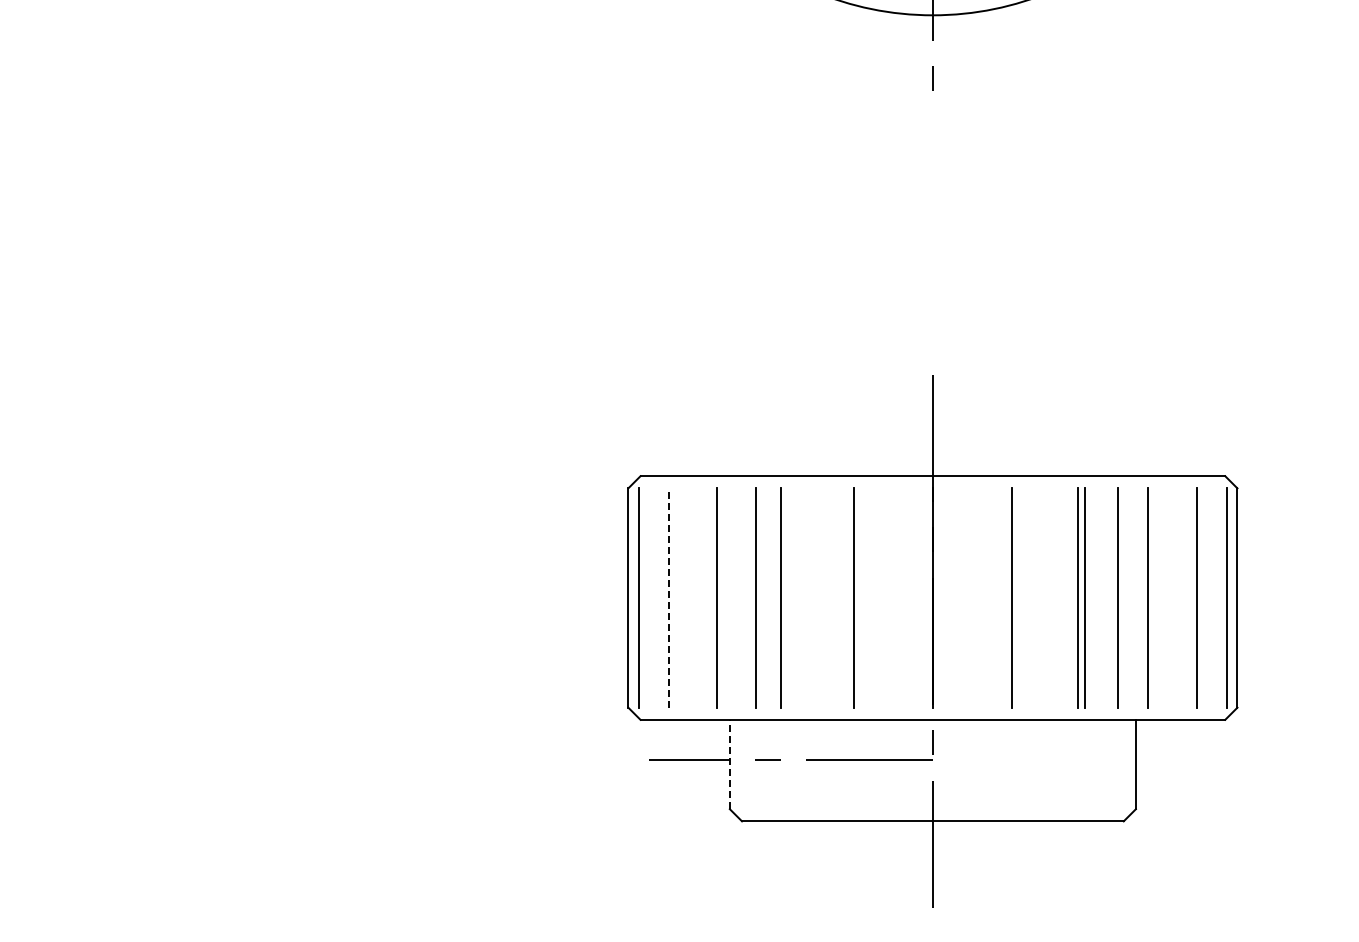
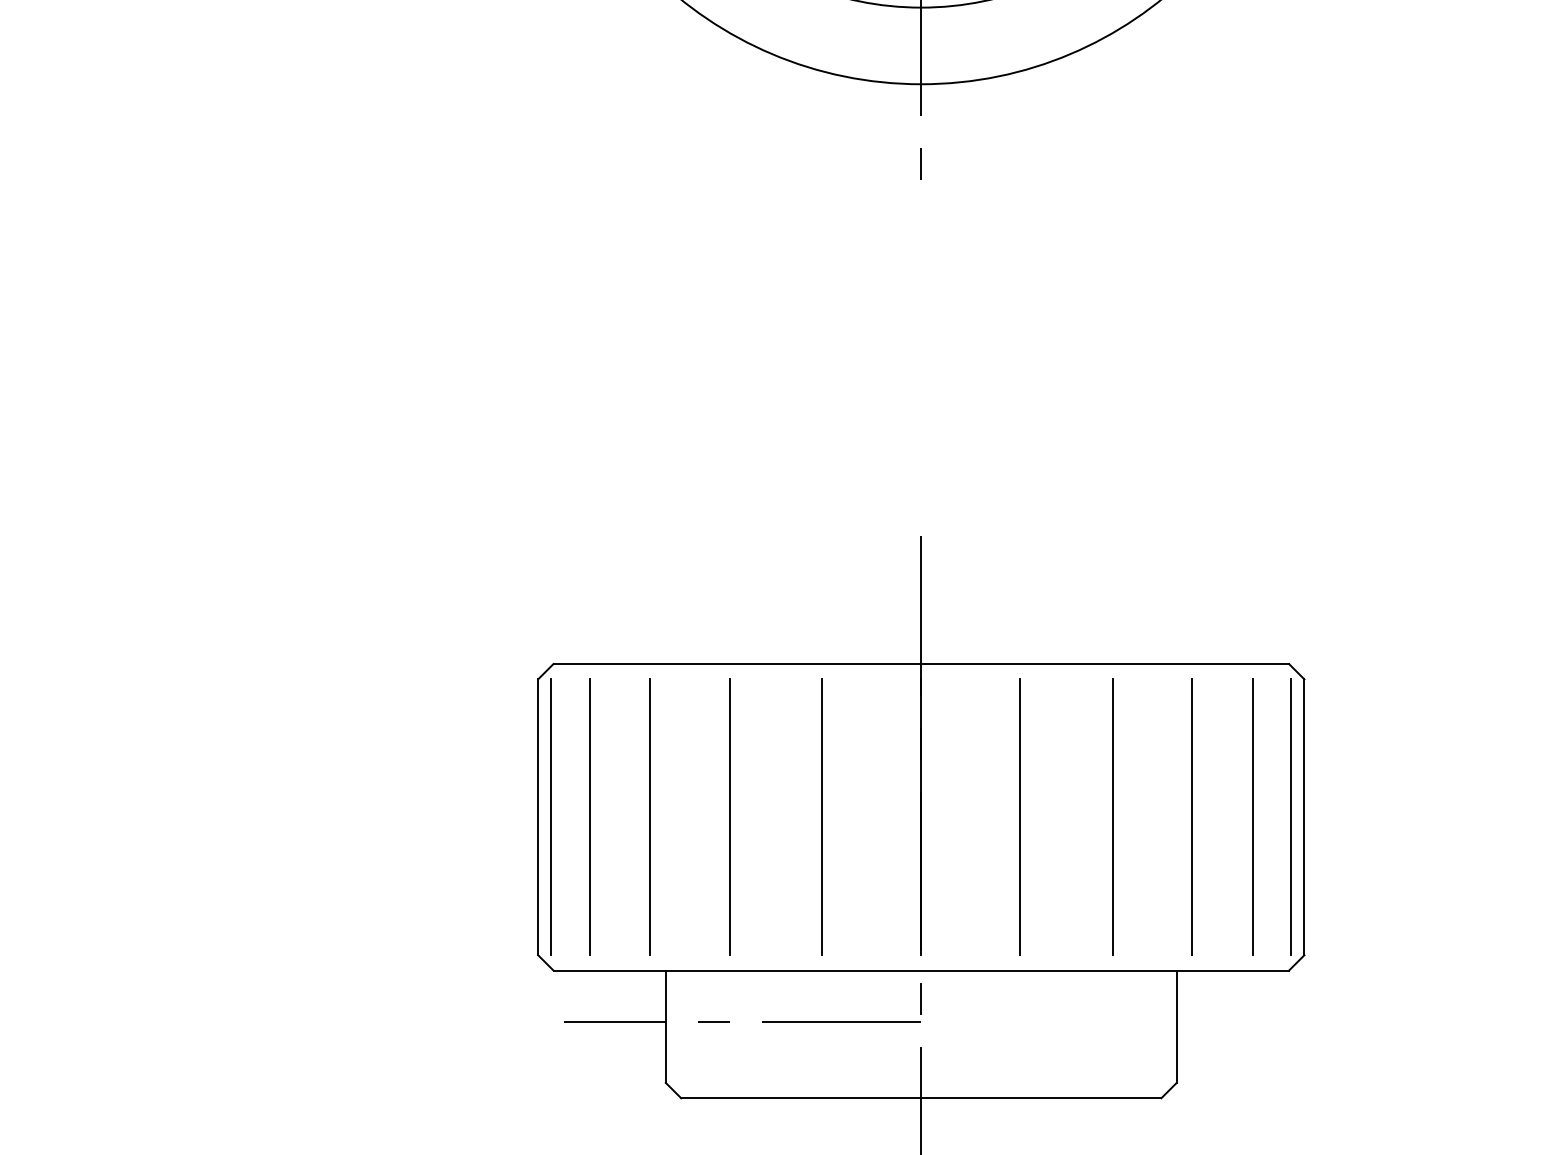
line: (755, 597) -> (698, 816), removed
line: (1077, 597) -> (1103, 816), removed
line: (1117, 597) -> (1153, 816), removed
line: (669, 598) -> (589, 817), dashed -> solid
line: (729, 764) -> (665, 1026), dashed -> solid

